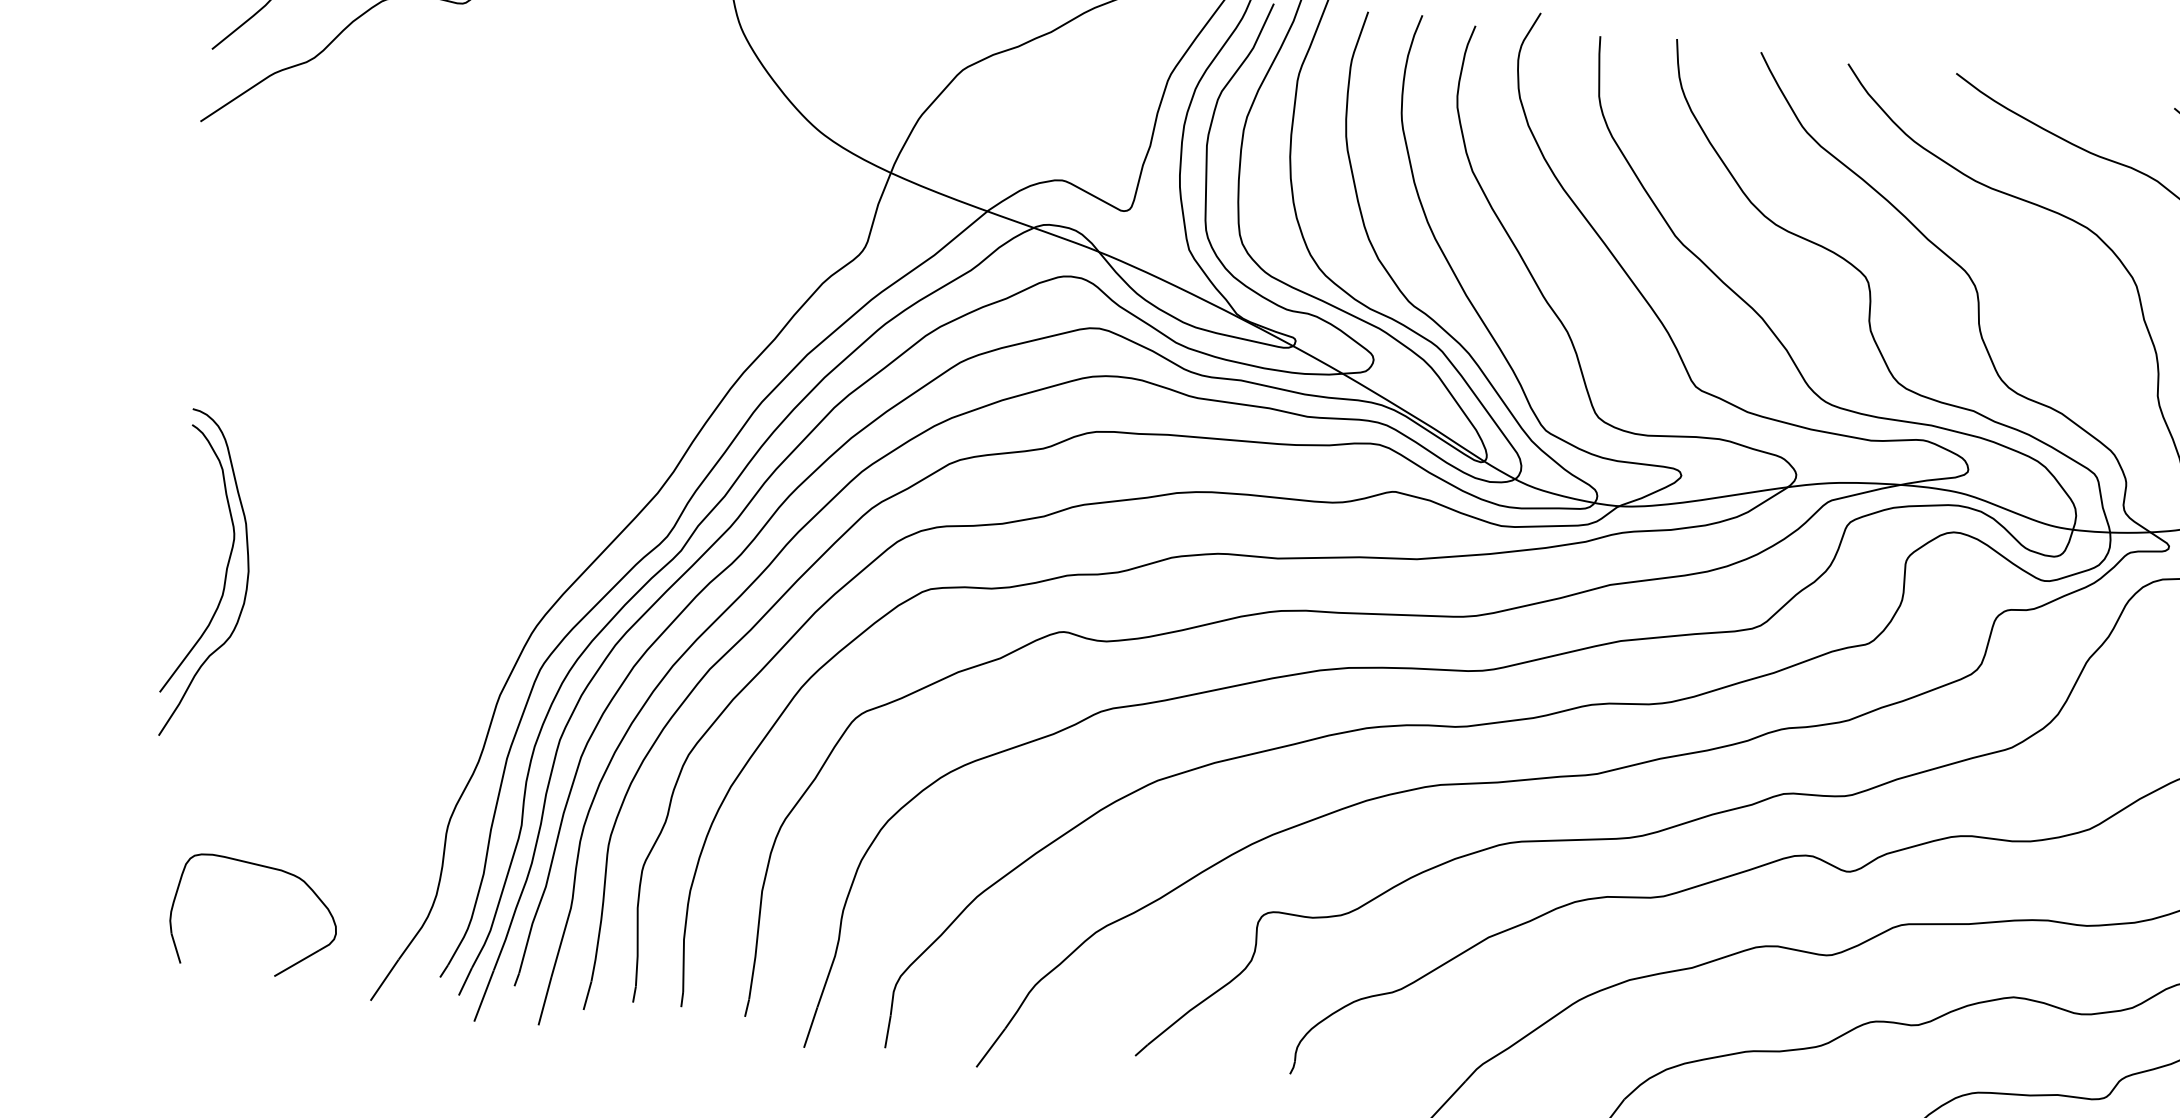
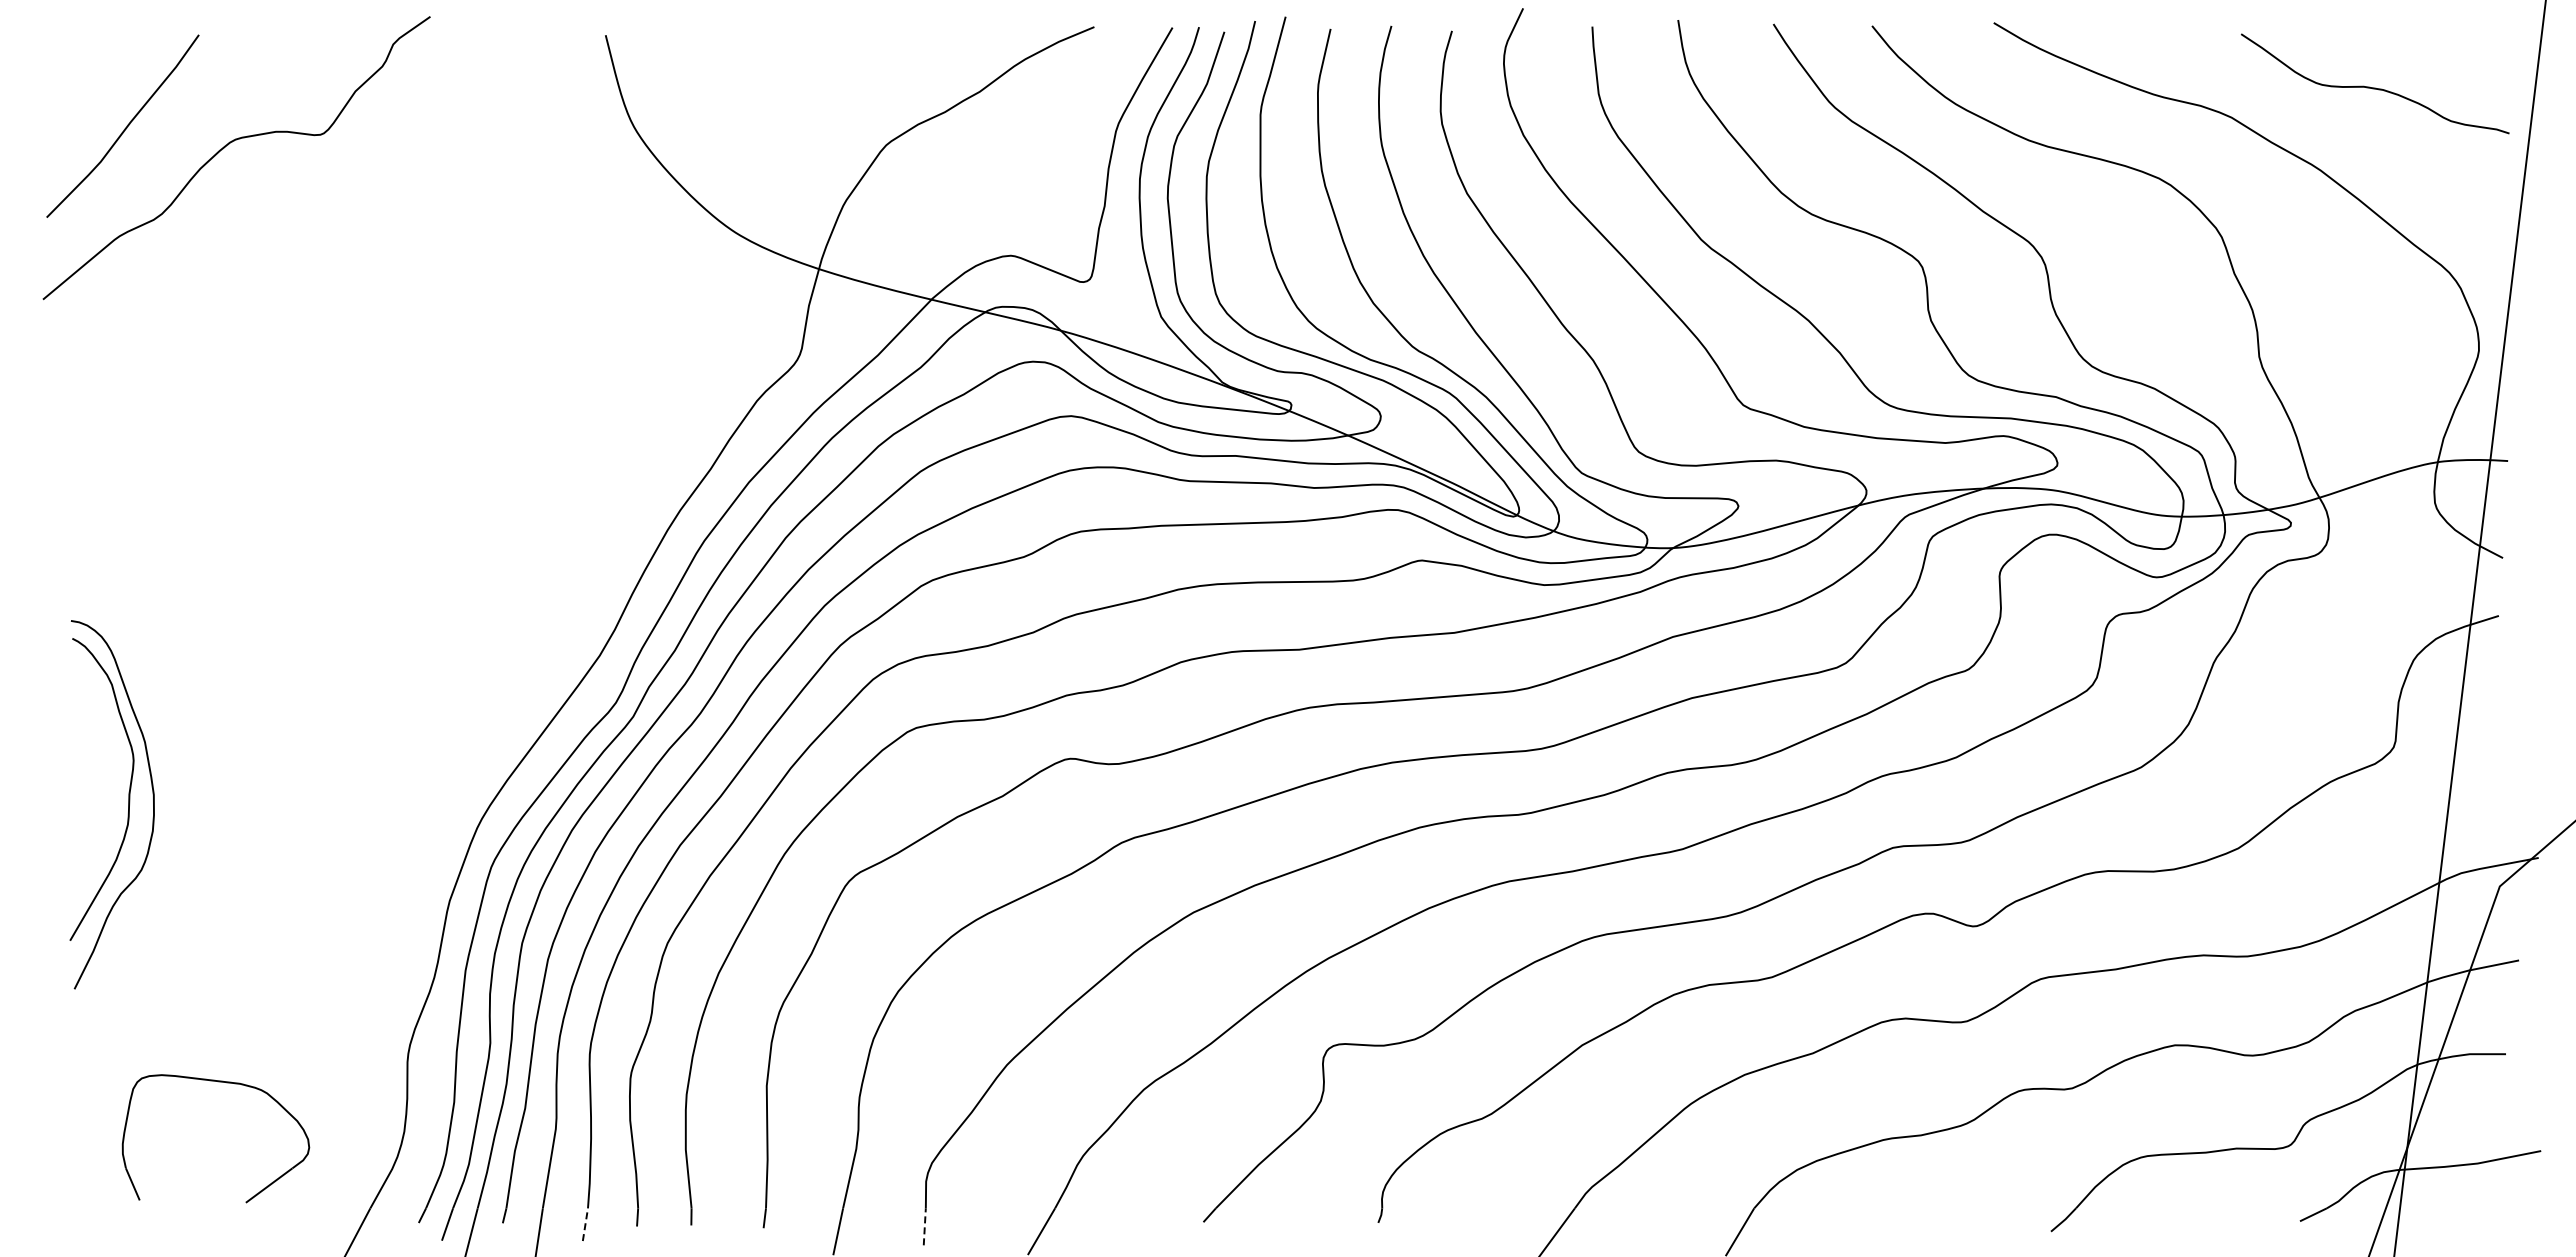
part: (262, 867) -> (218, 1082), moved
line: (587, 995) -> (585, 1224), solid -> dashed
line: (887, 1031) -> (924, 1226), solid -> dashed

